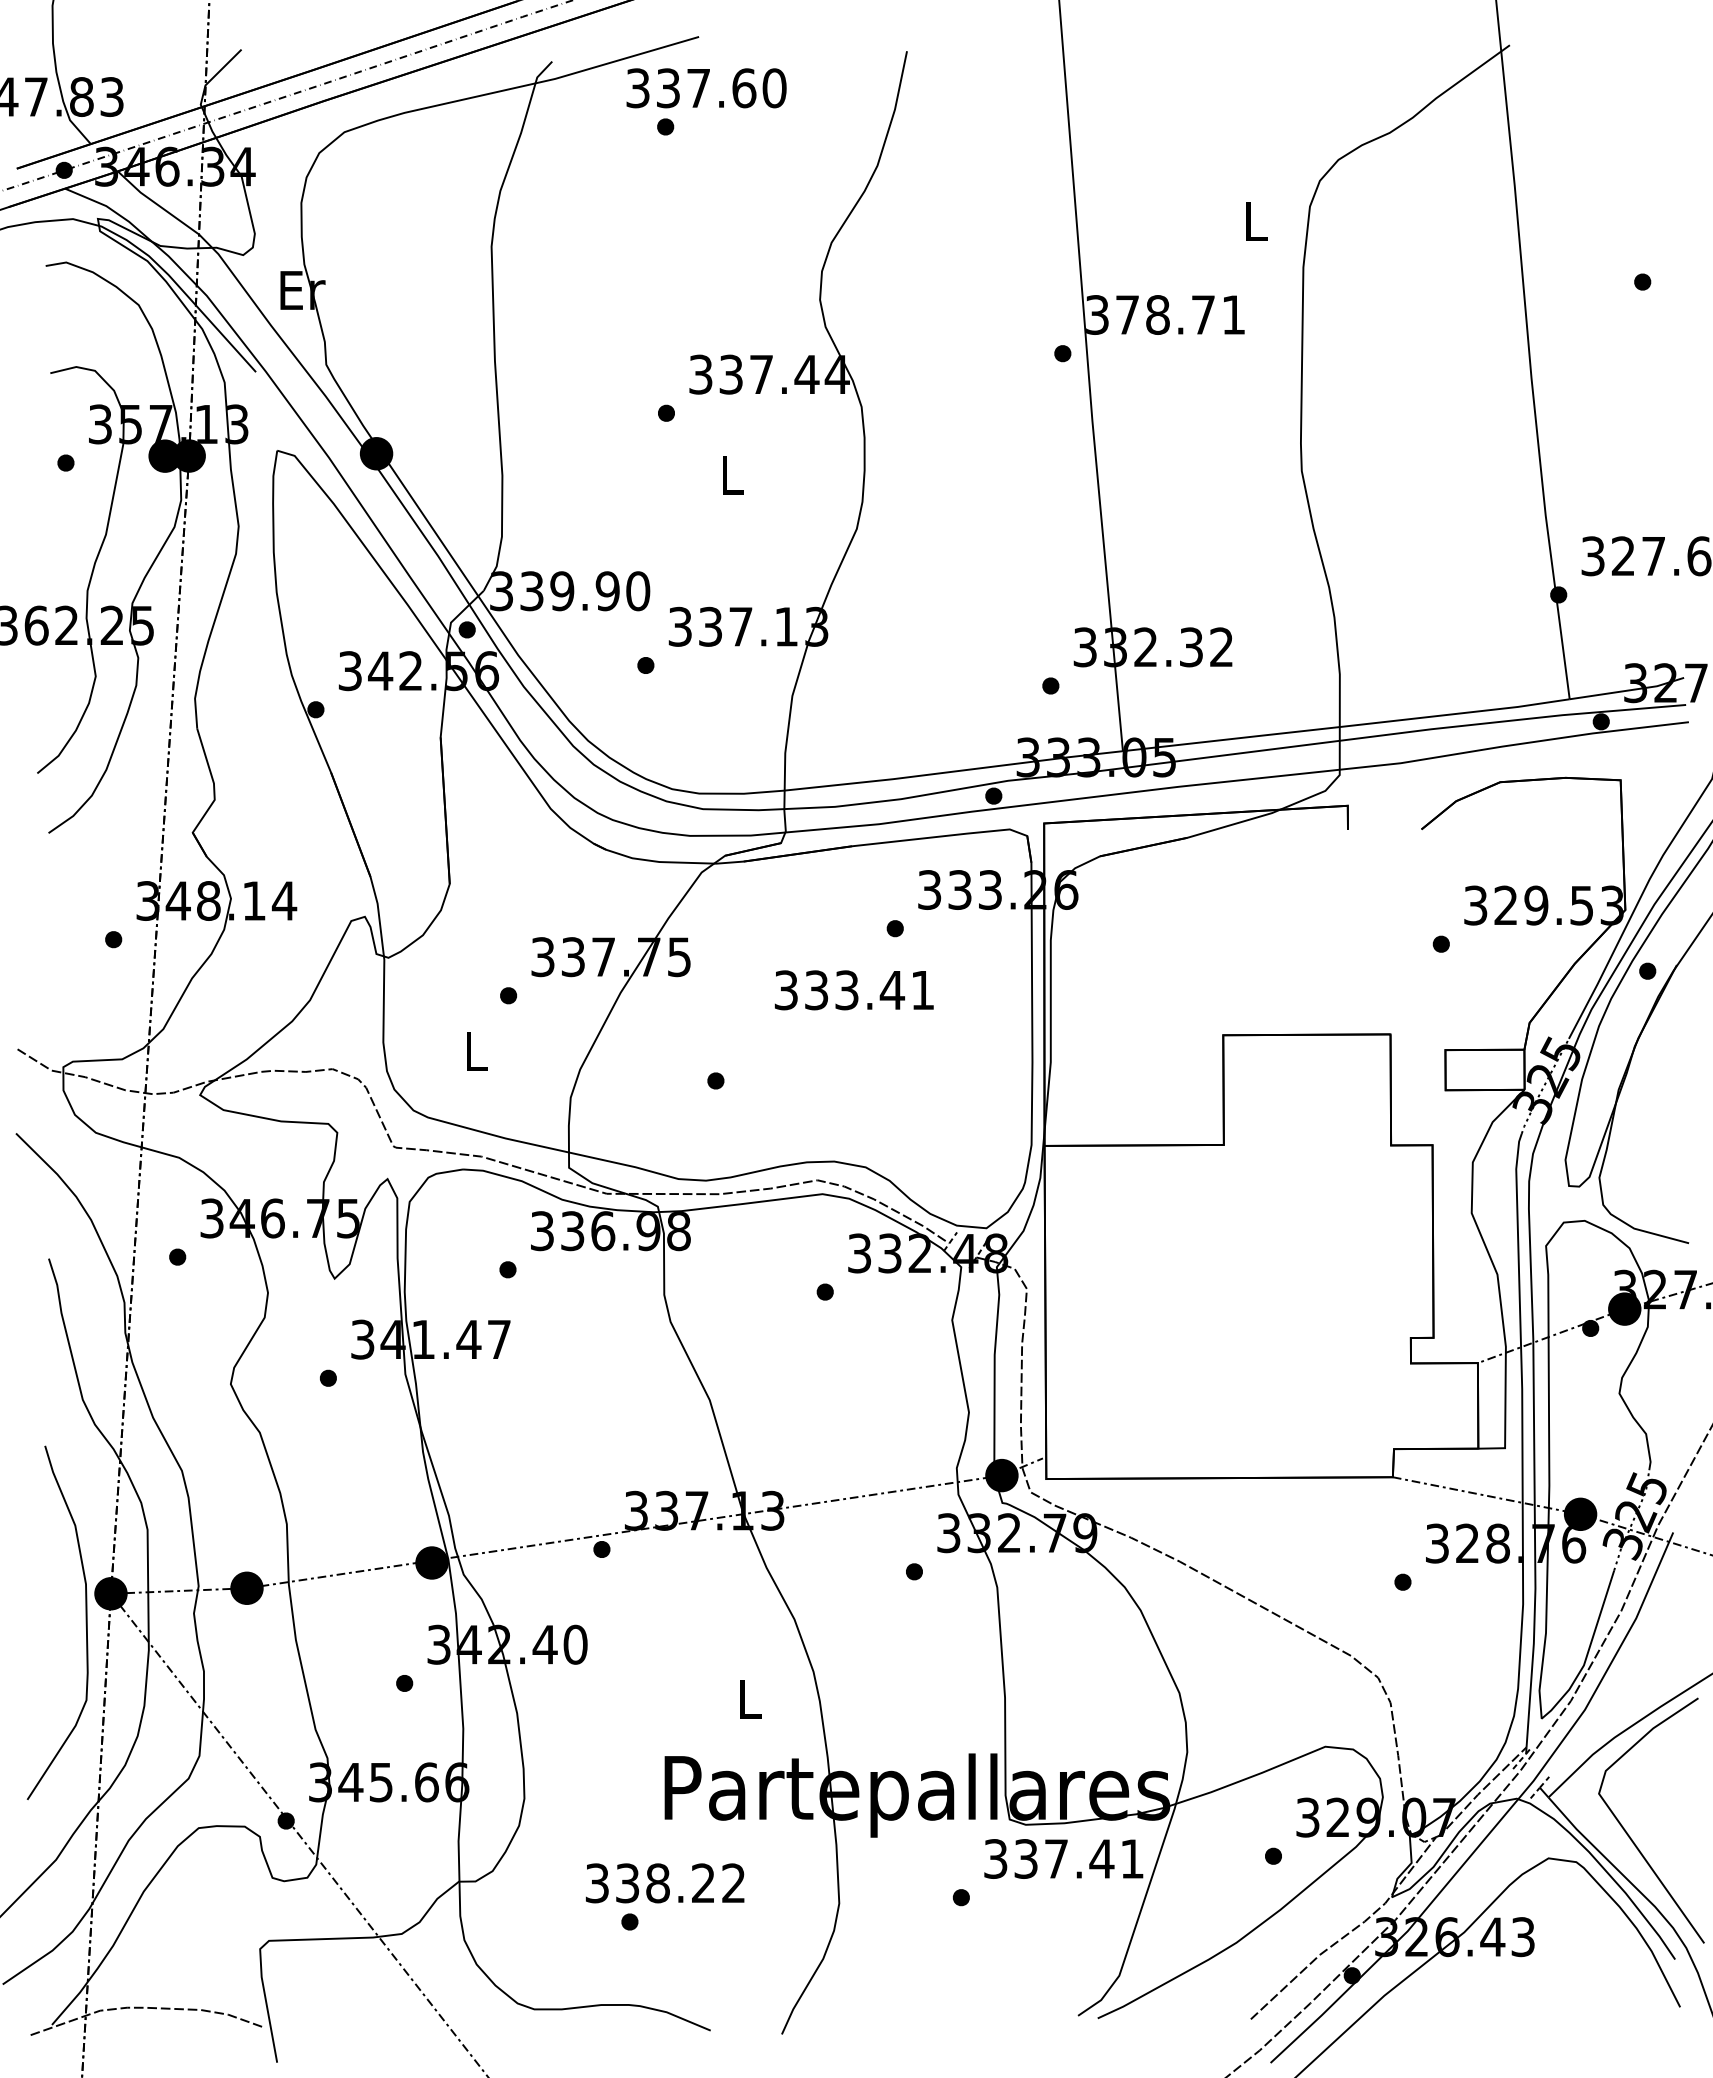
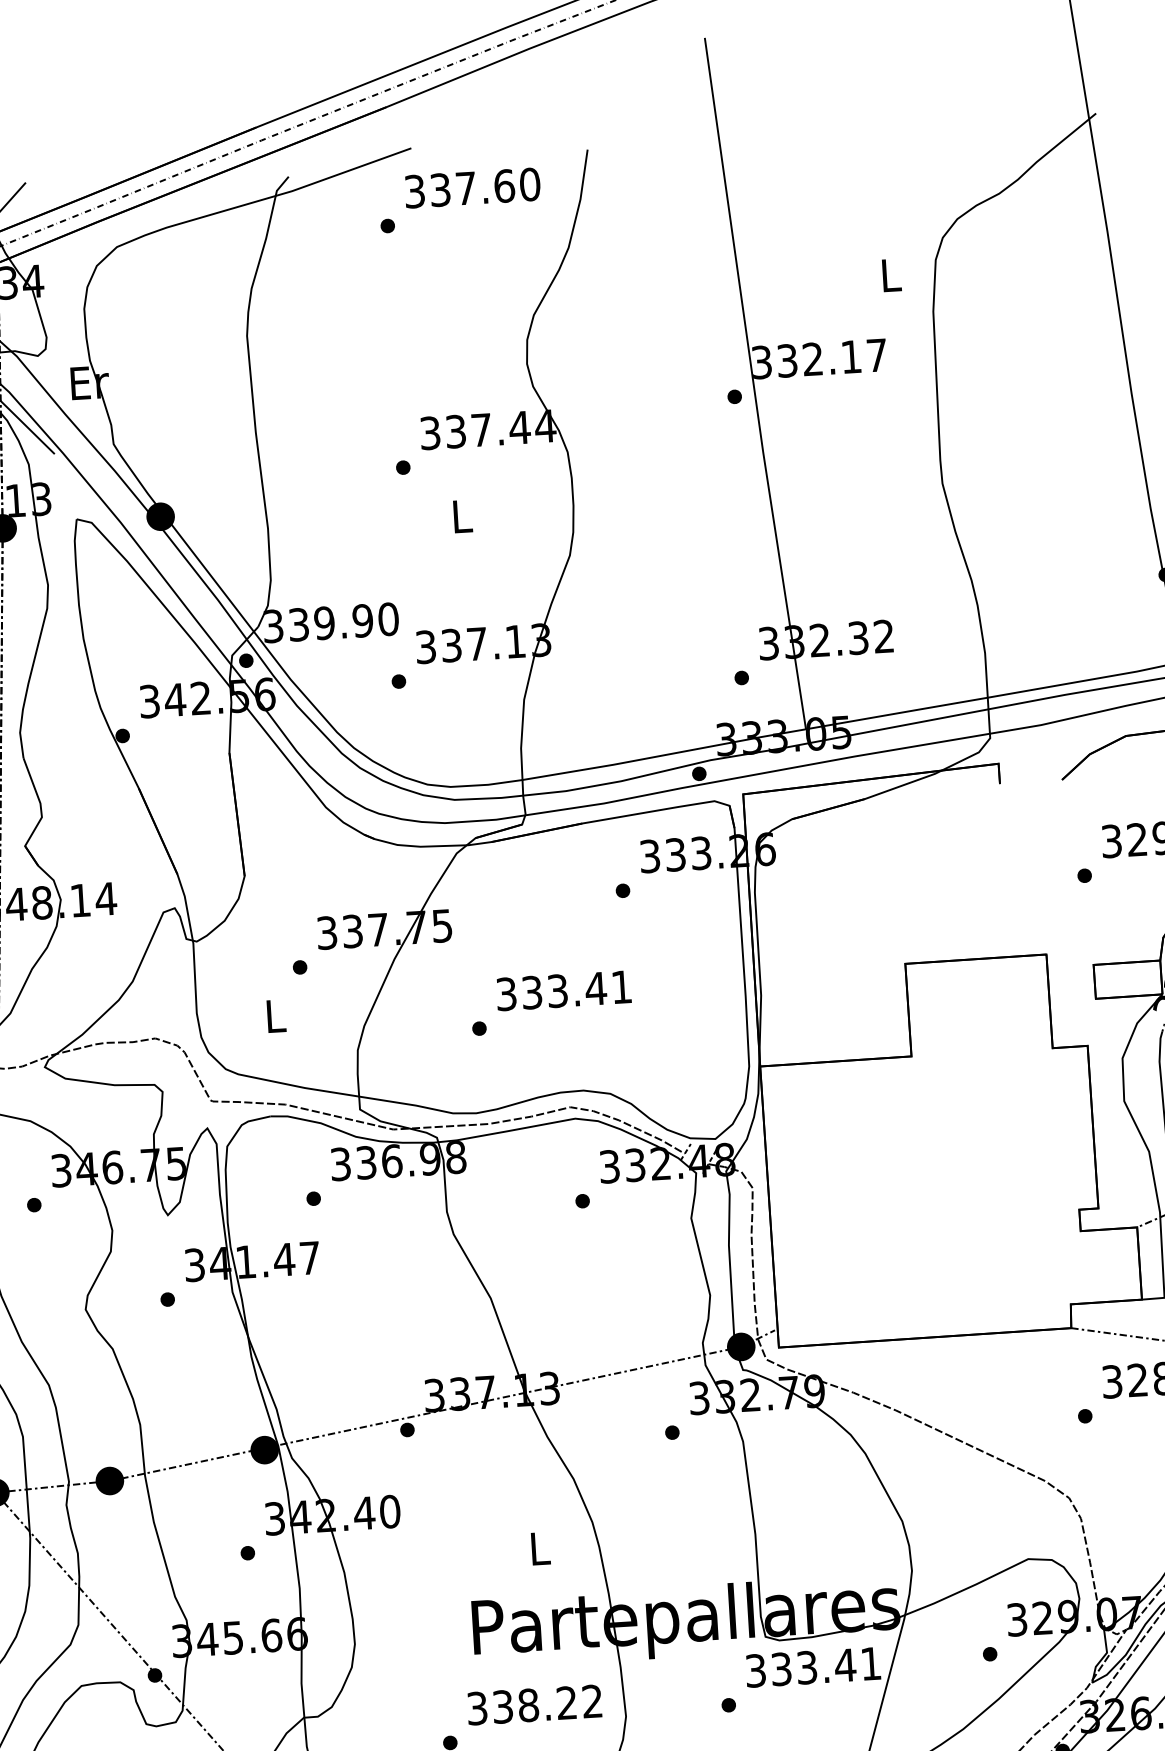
text: (706, 88) -> (472, 188), moved
text: (1180, 314) -> (832, 357), 378.71 -> 332.17
text: (853, 990) -> (563, 990), moved
text: (1056, 1858) -> (807, 1667), 337.41 -> 333.41
text: (665, 1883) -> (534, 1705), moved

